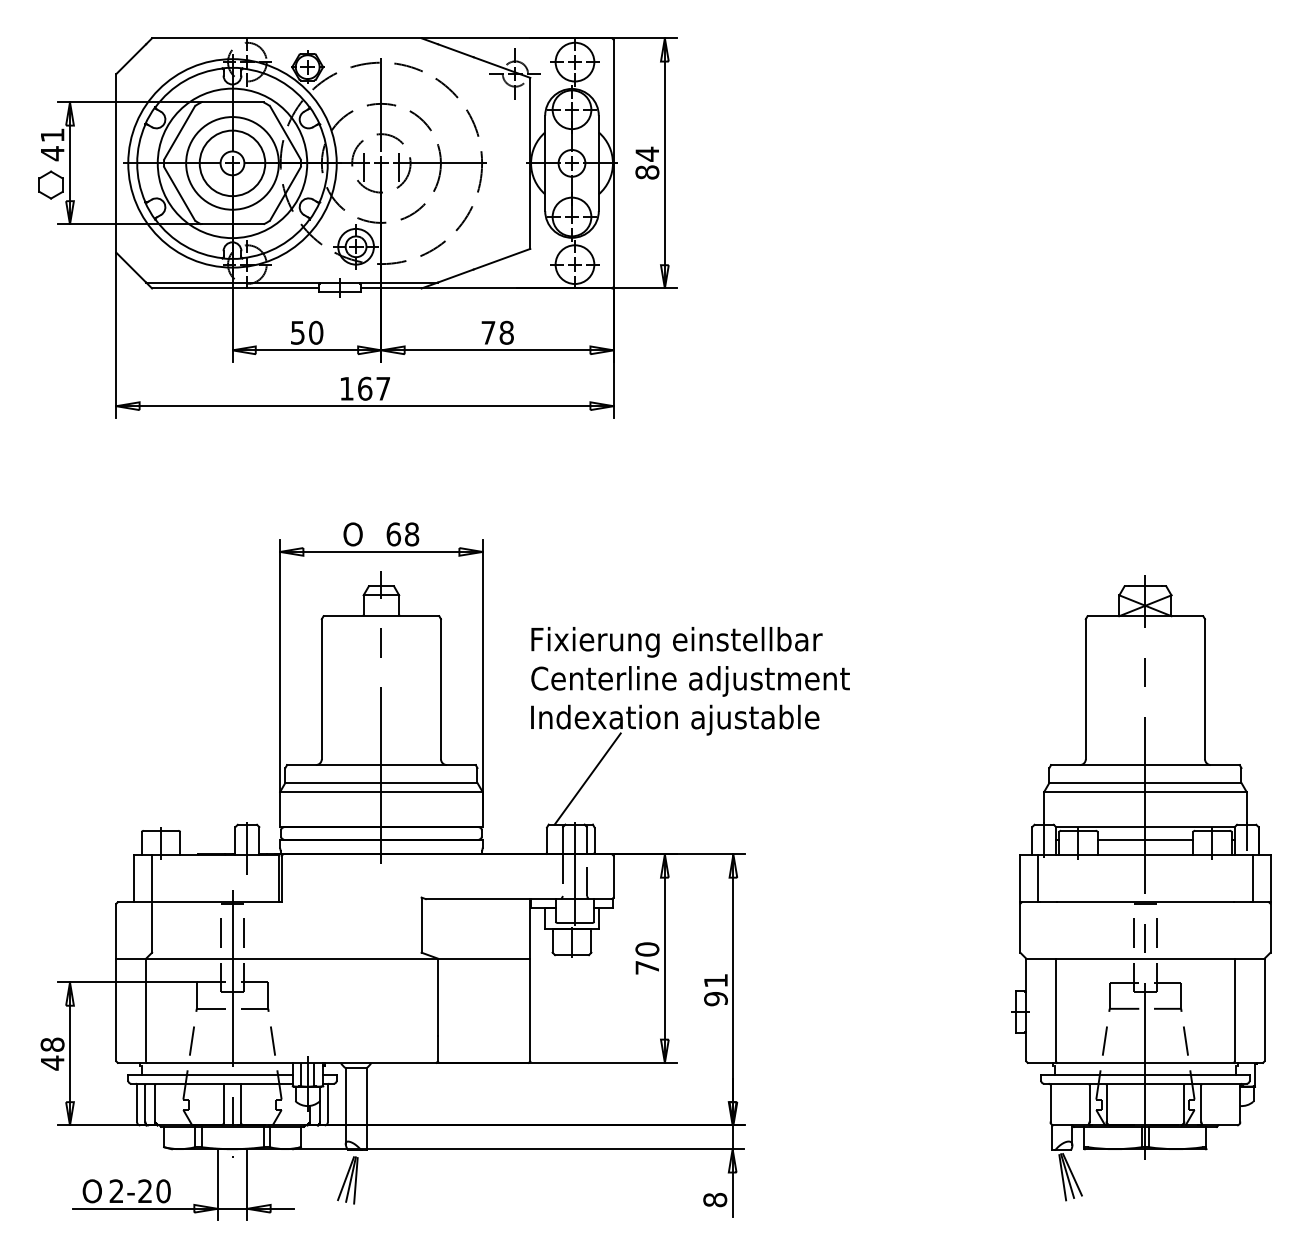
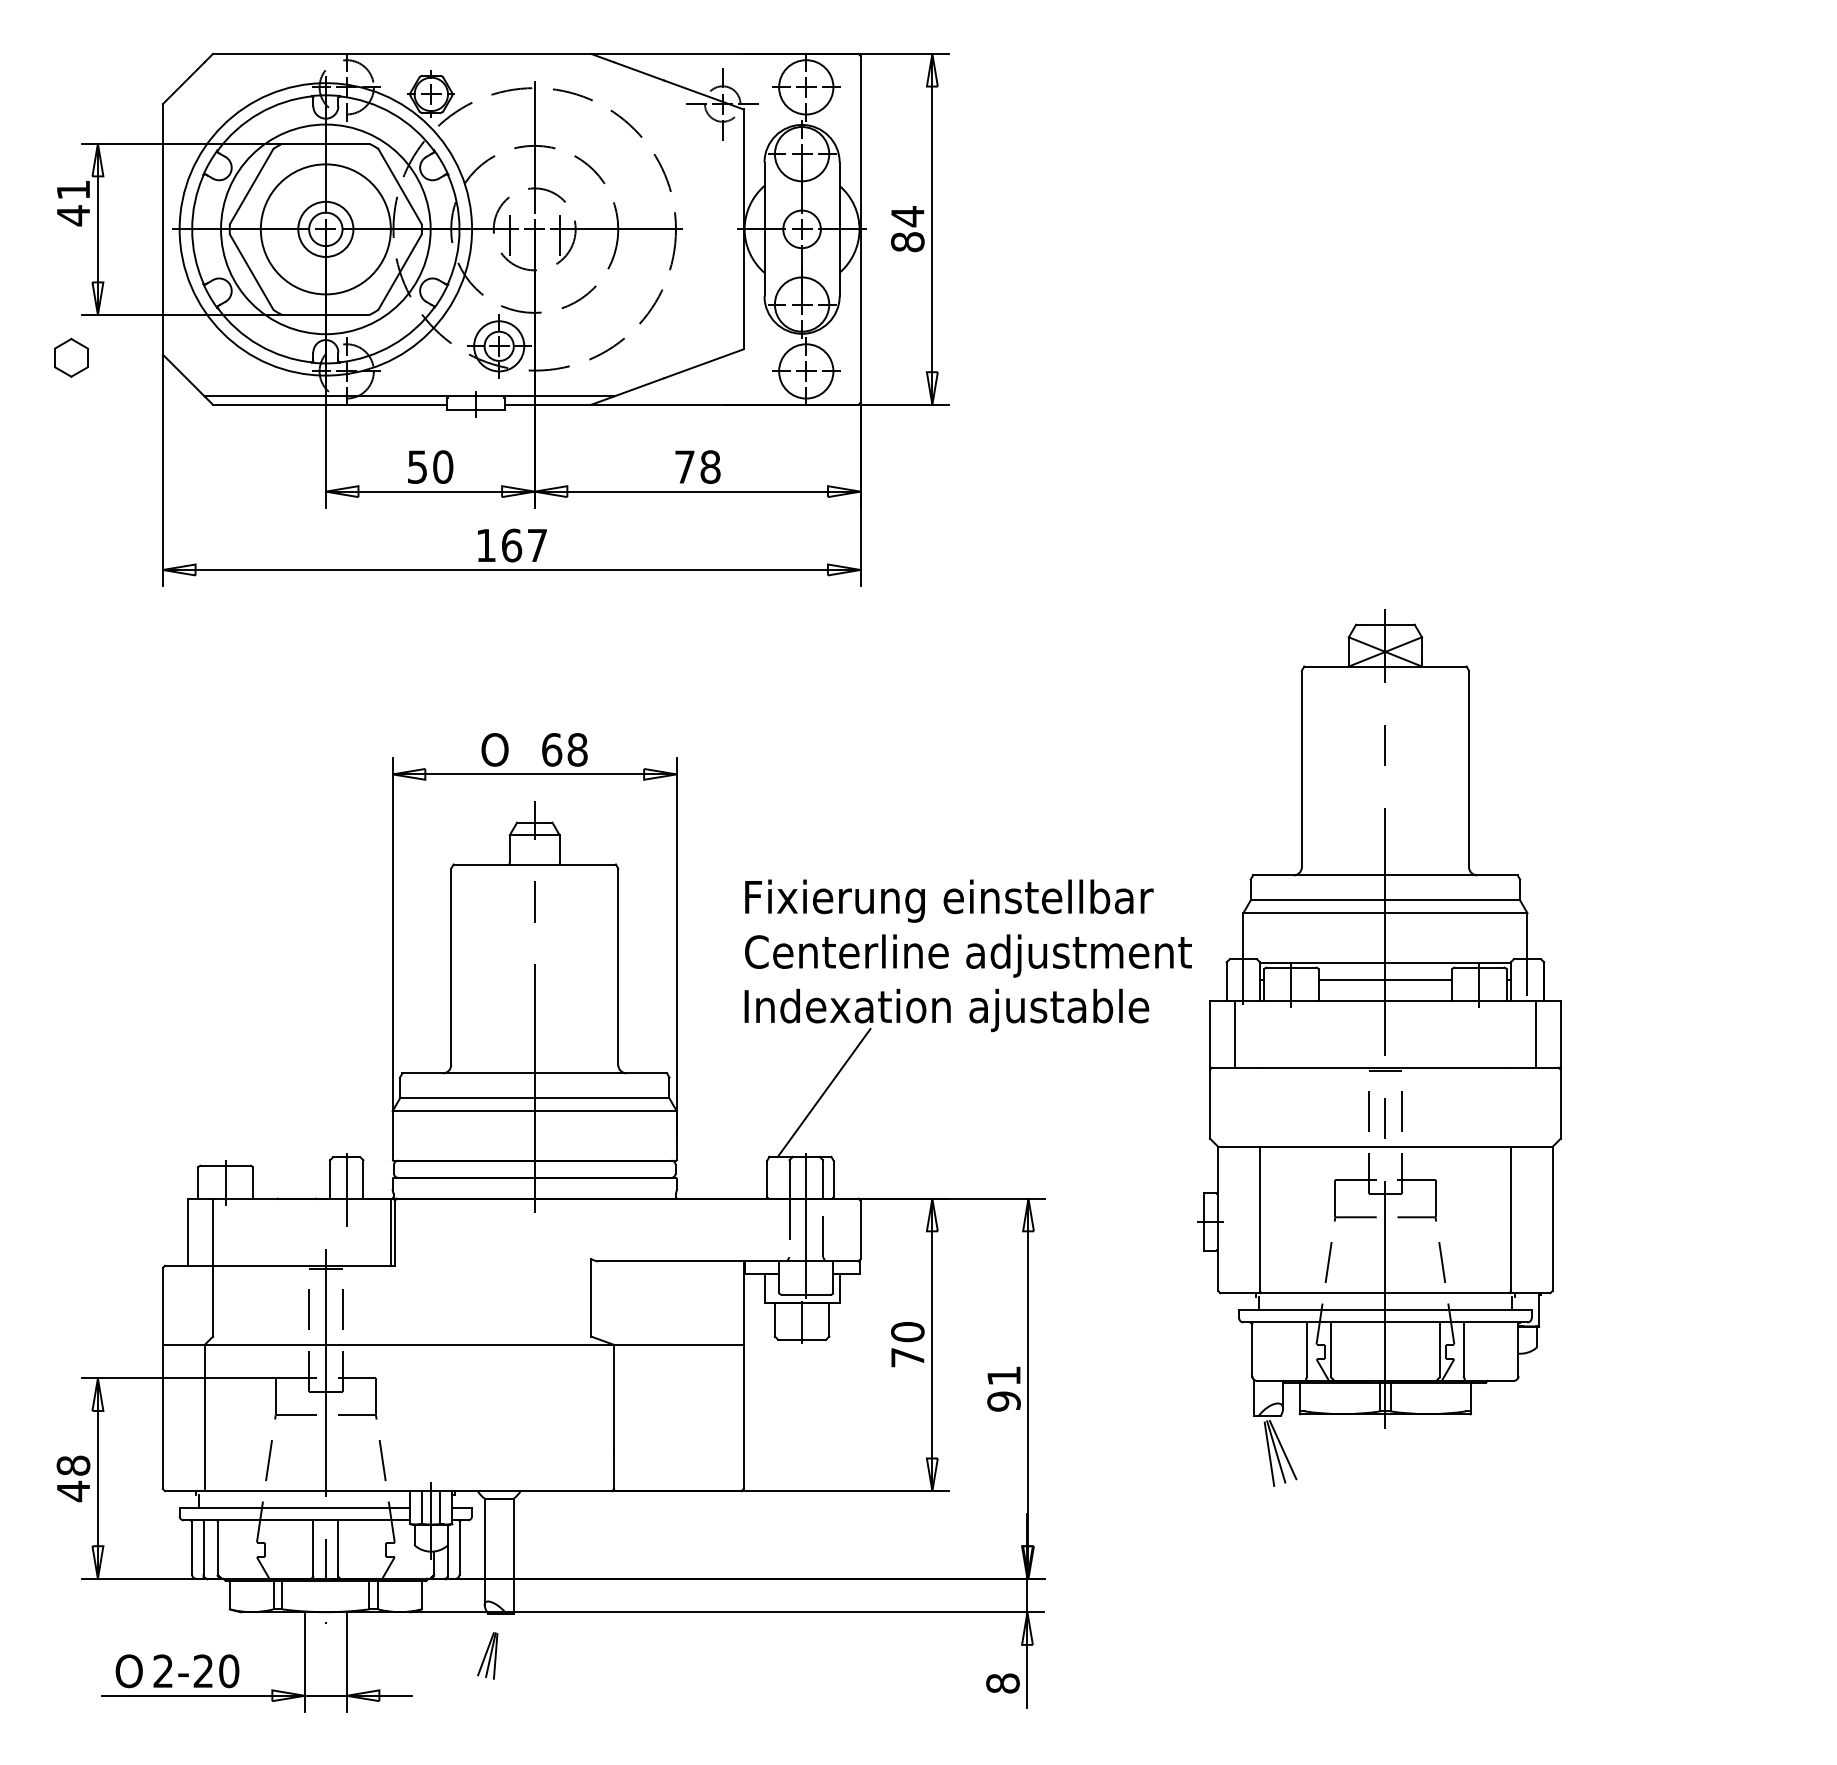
circle: (232, 163) -> (325, 229), size x0.6
part: (51, 184) -> (71, 357), moved
part: (1141, 887) -> (1379, 1047), moved
part: (347, 1180) -> (487, 1655), size x0.7

